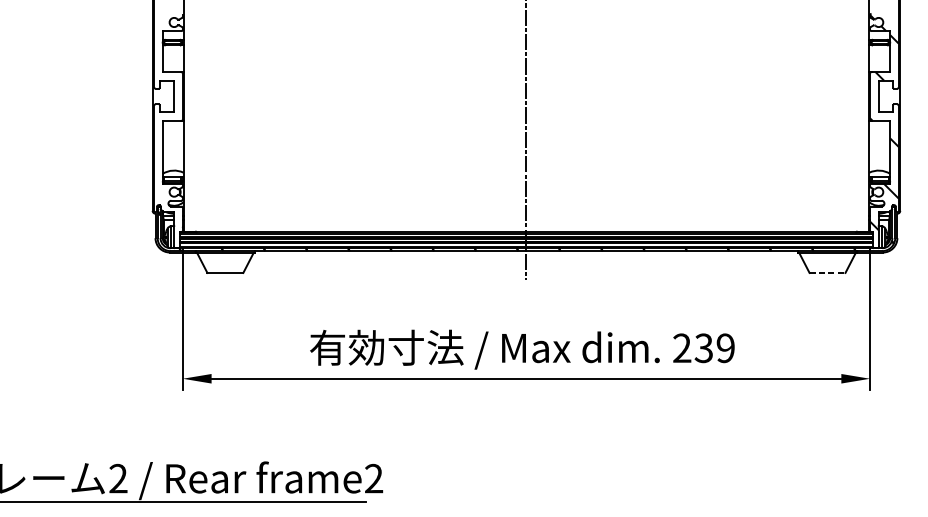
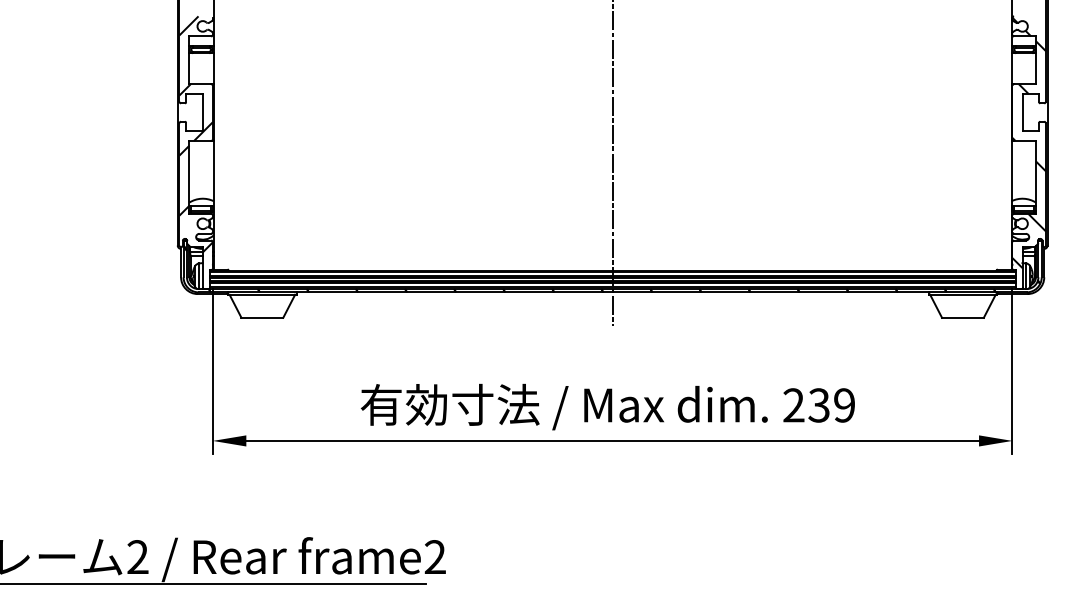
hatch: (167, 115) -> (195, 134), added
line: (827, 272) -> (962, 317), dashed -> solid

